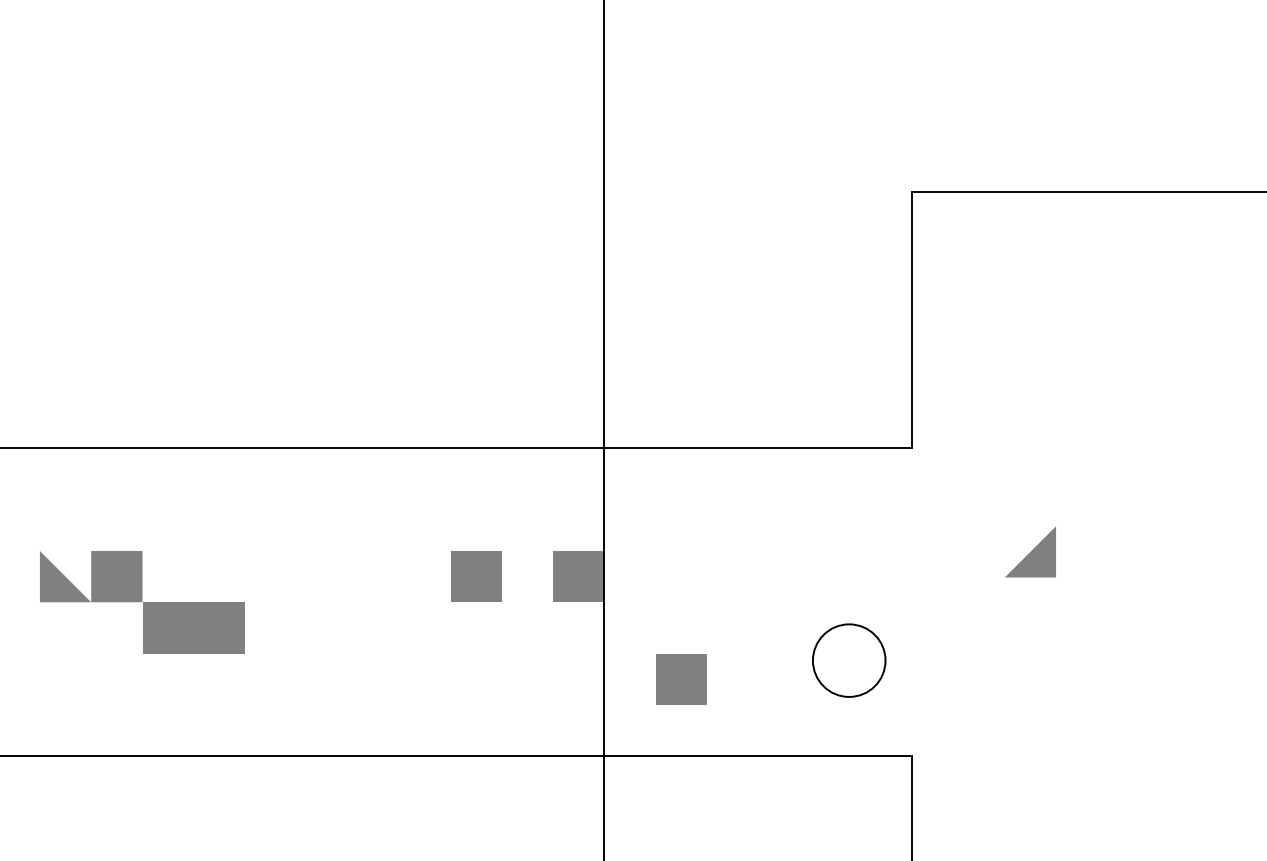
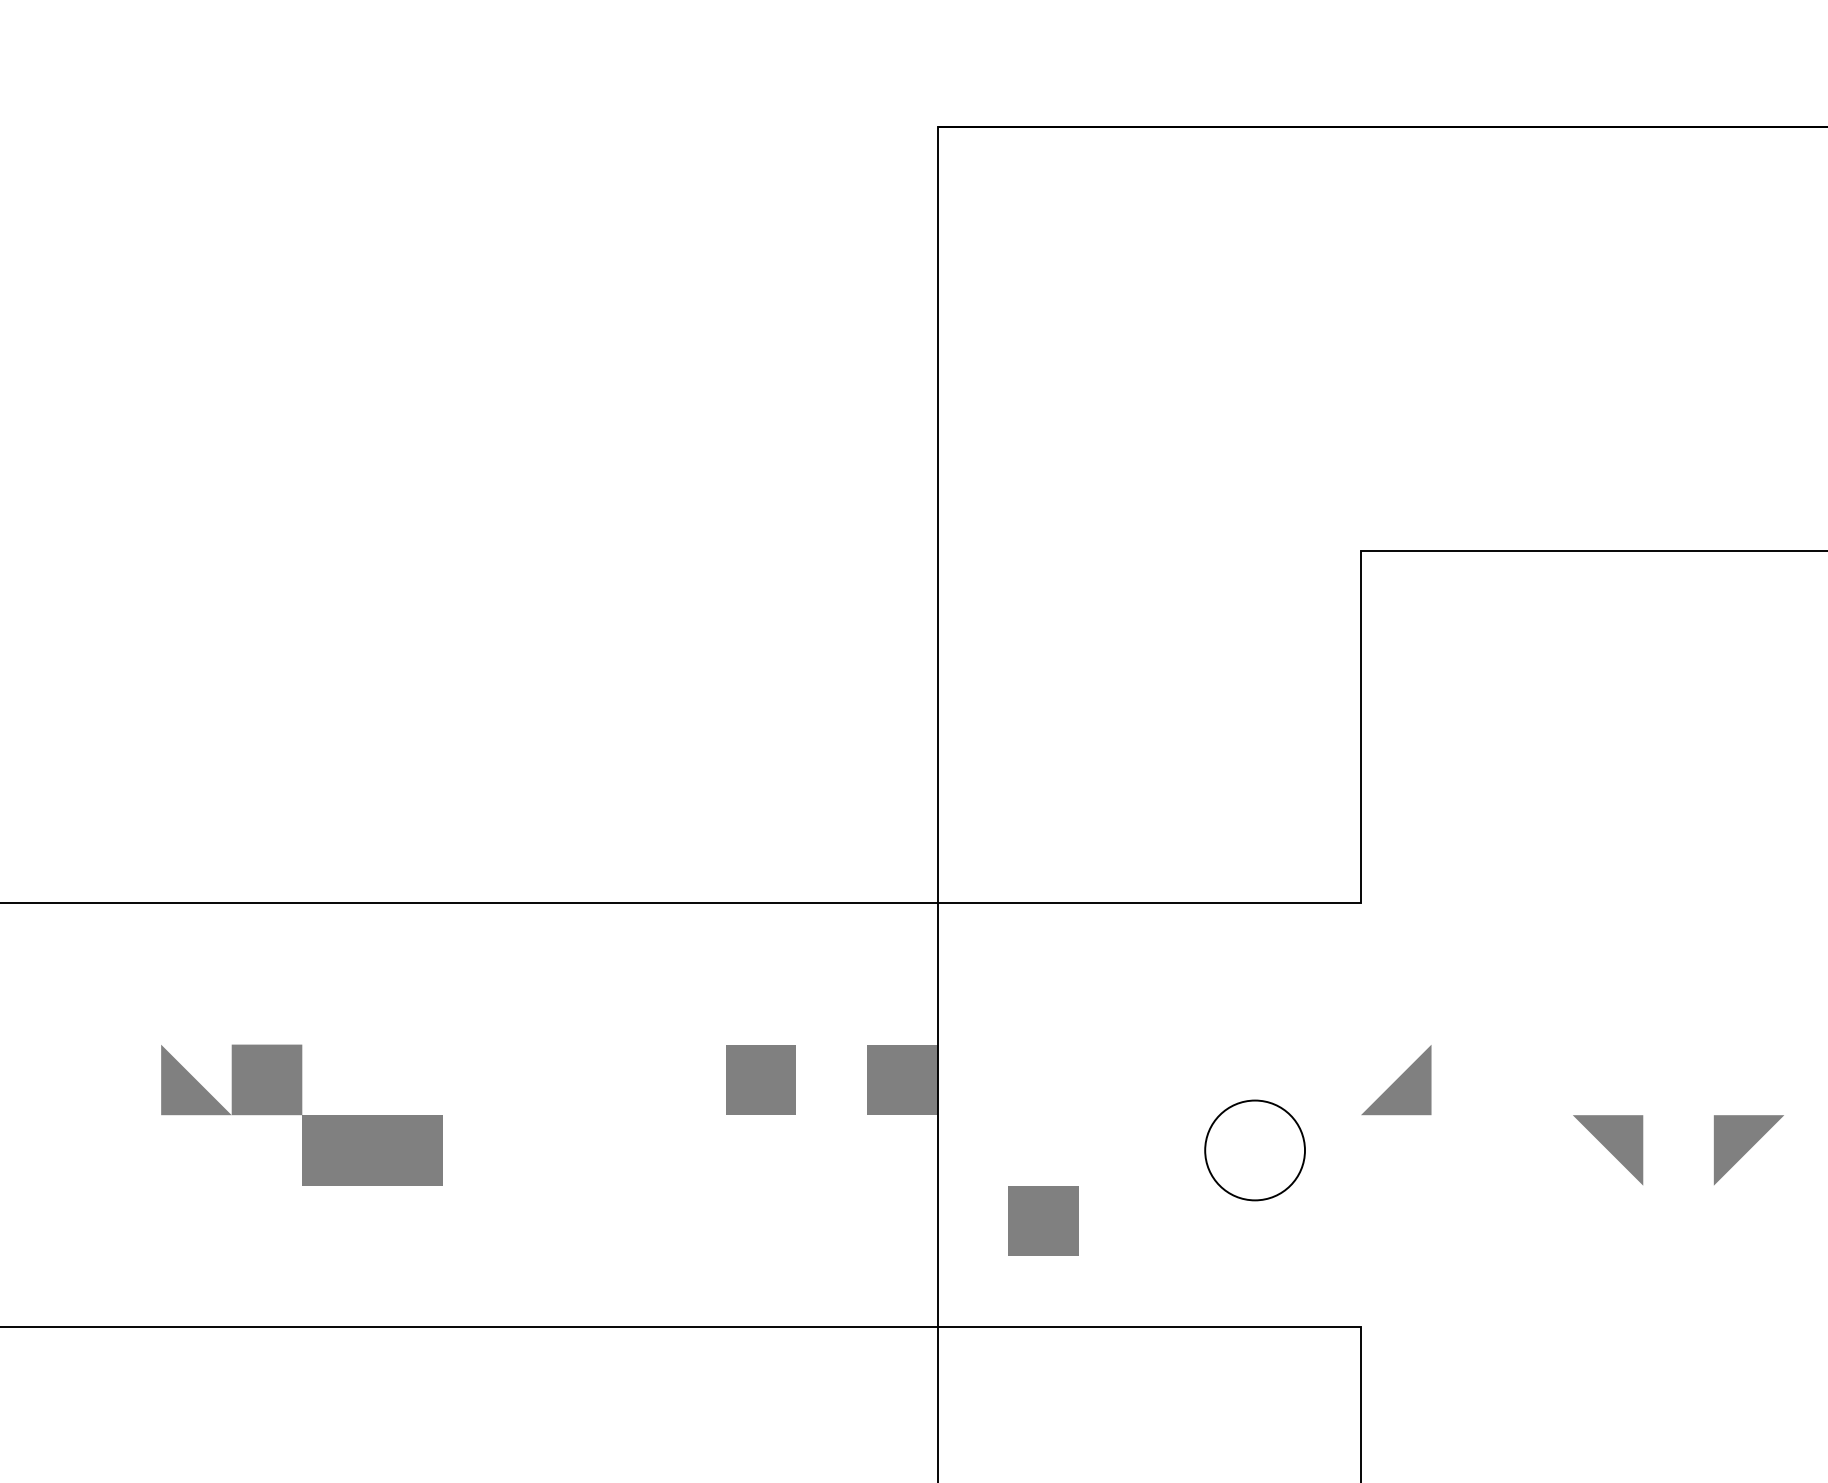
part: (1030, 551) -> (1396, 1079), moved
fill: (1143, 627) -> (1678, 1150), added
circle: (848, 660) -> (1254, 1150), moved

